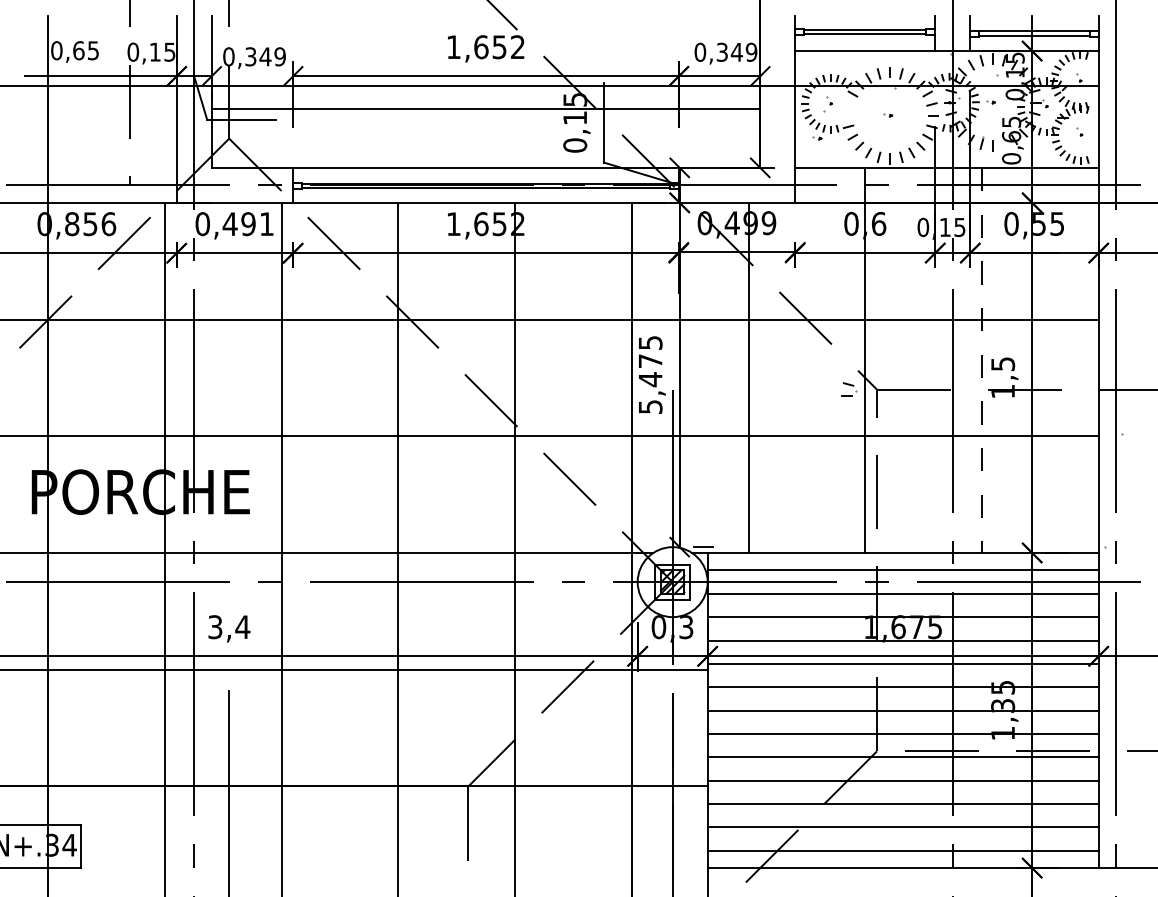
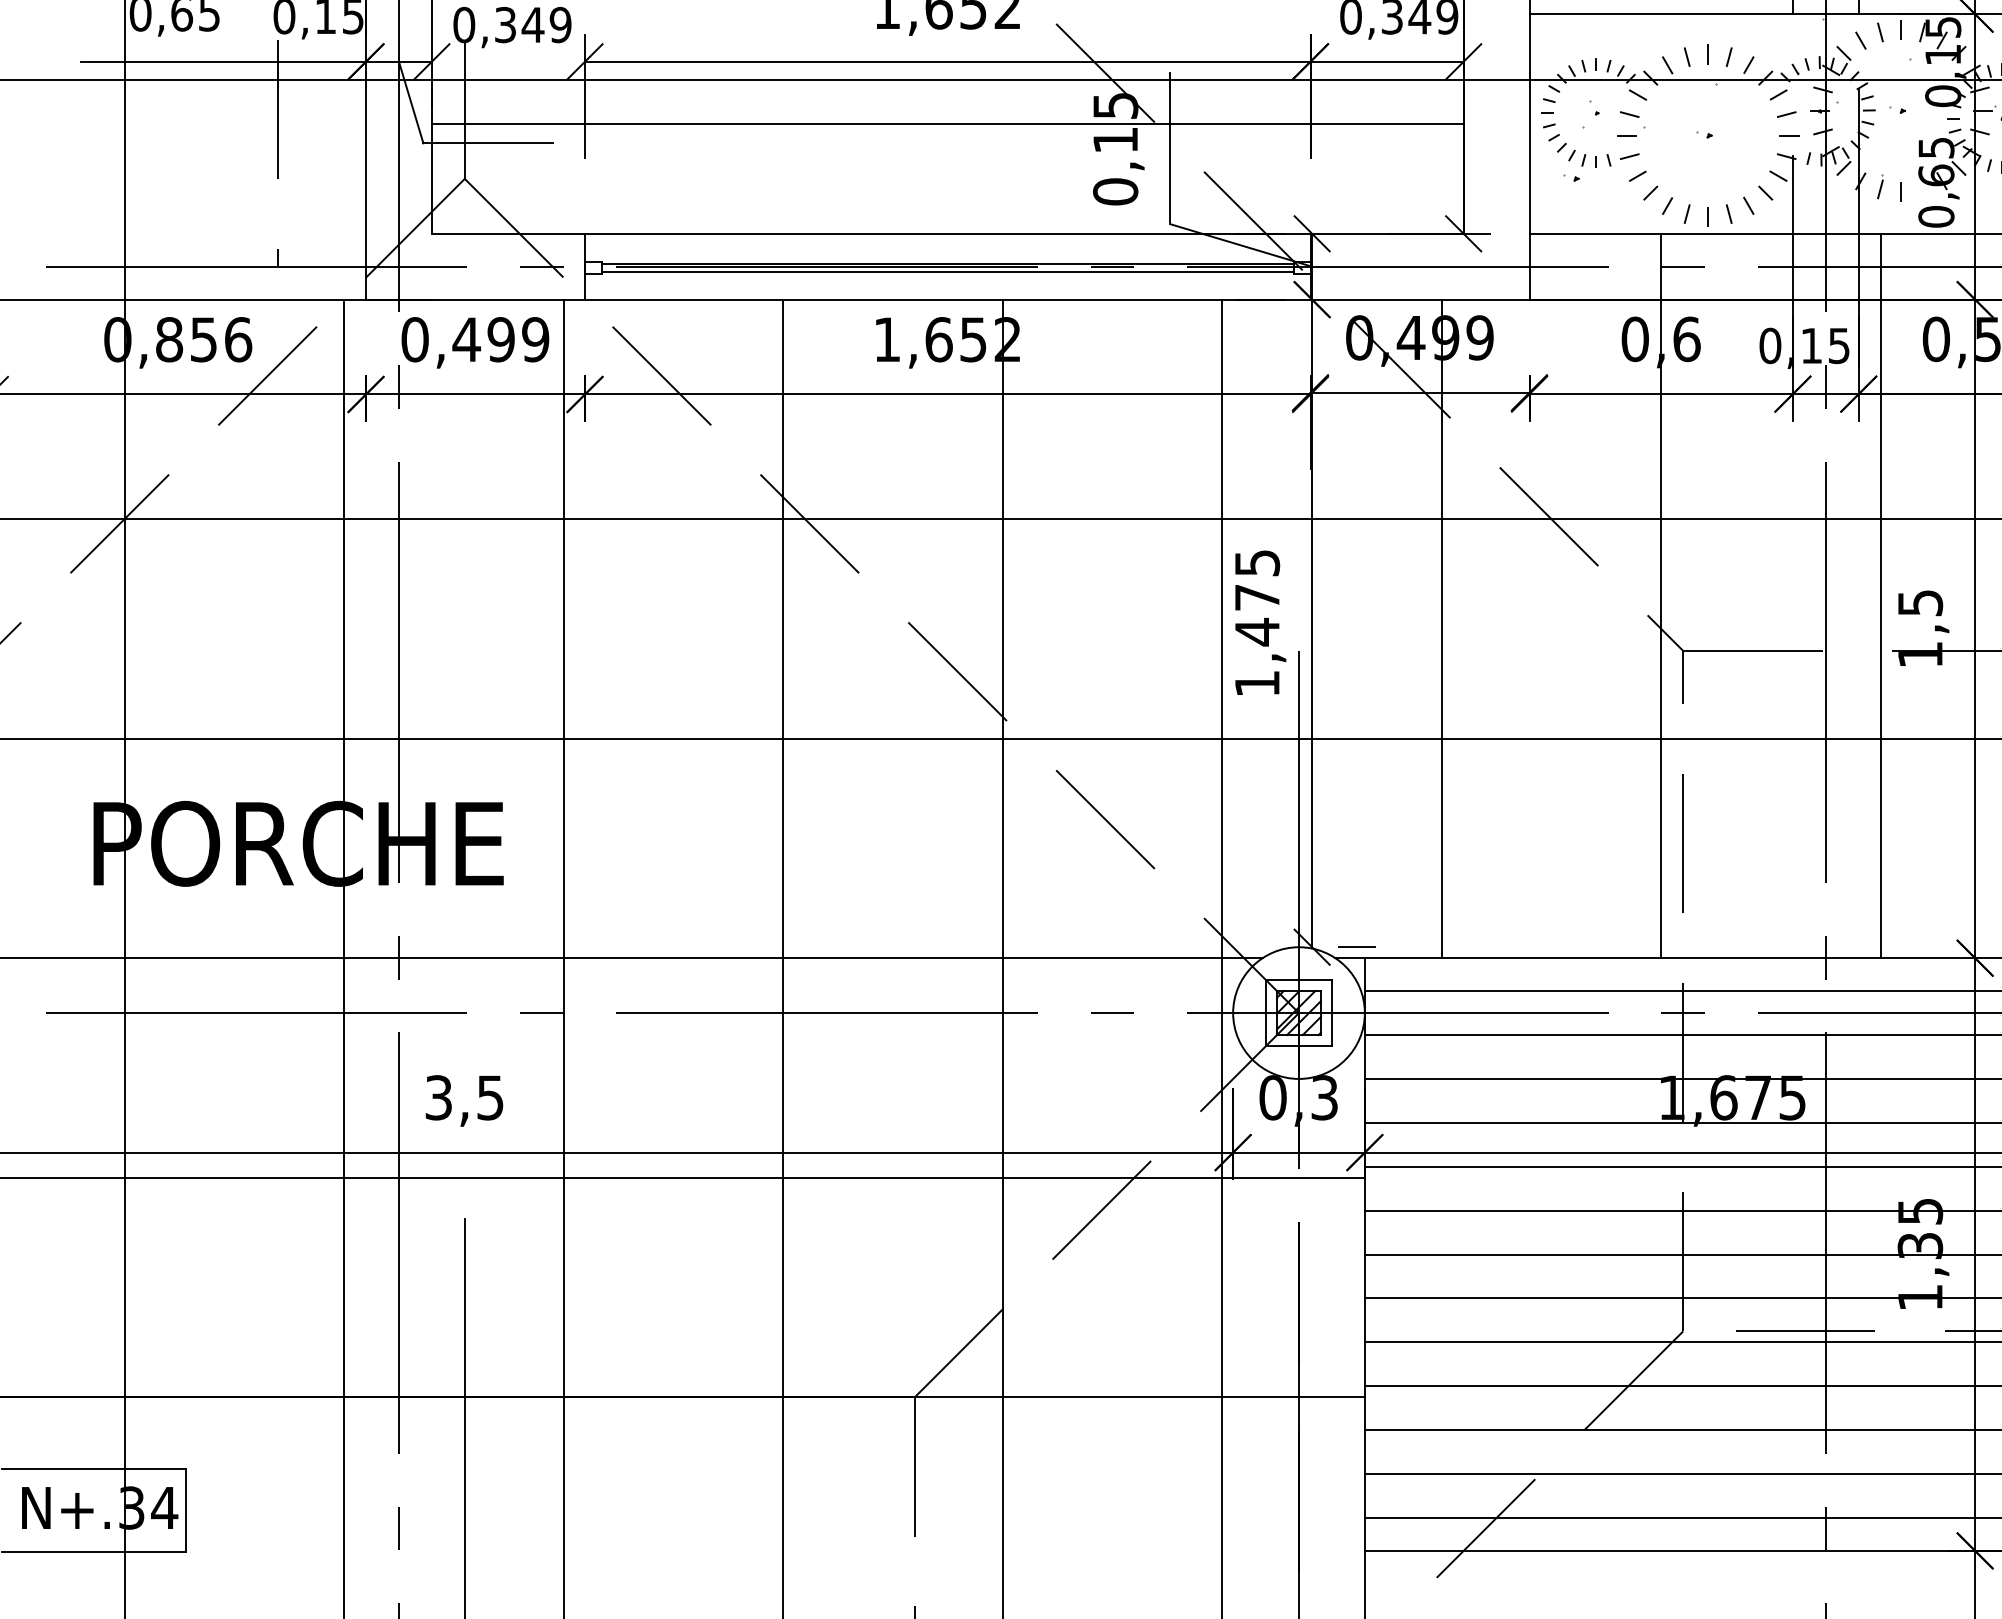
text: (266, 224) -> (534, 340), 0,491 -> 0,499
line: (981, 360) -> (1879, 596), dashed -> solid
part: (849, 389) -> (1631, 124), moved
text: (650, 406) -> (1257, 682), 5,475 -> 1,475
text: (242, 627) -> (489, 1098), 3,4 -> 3,5

